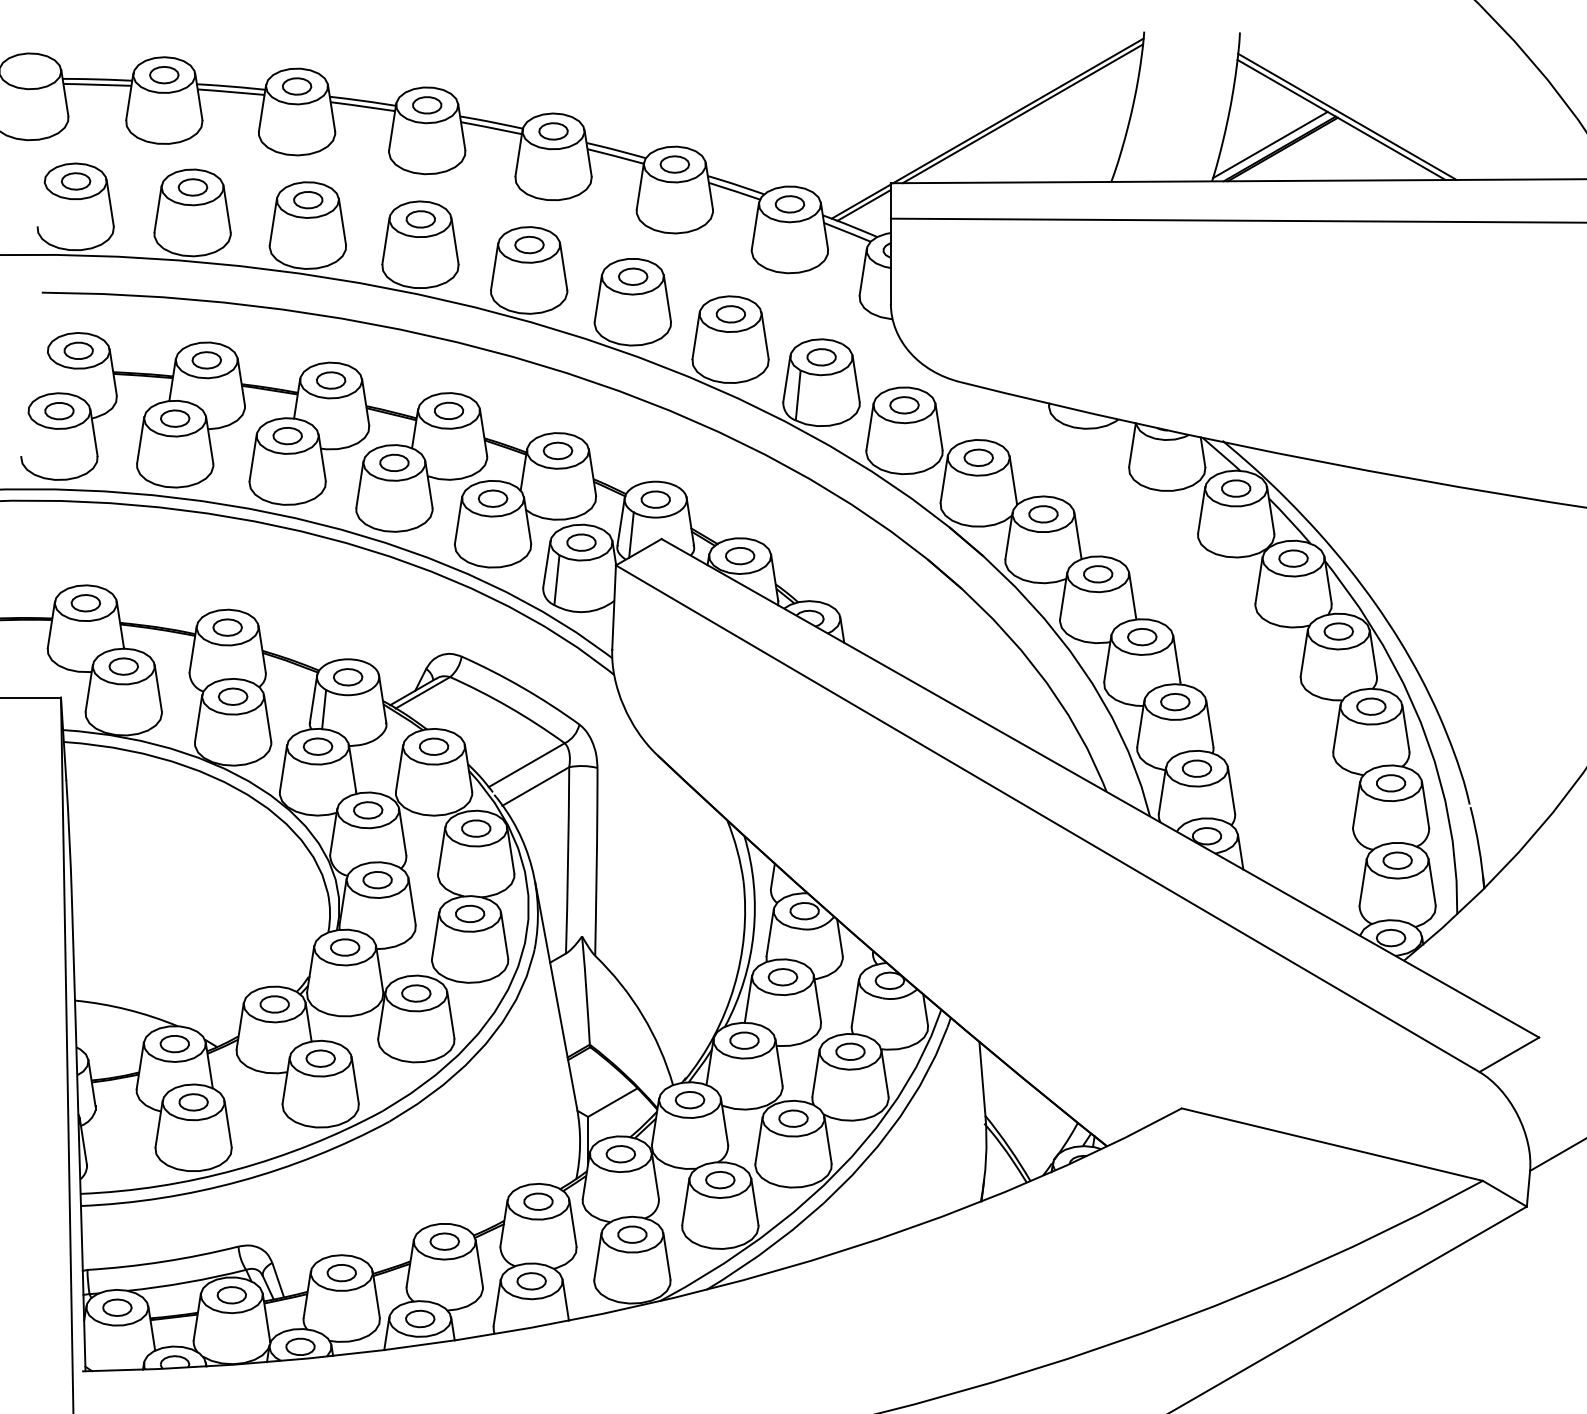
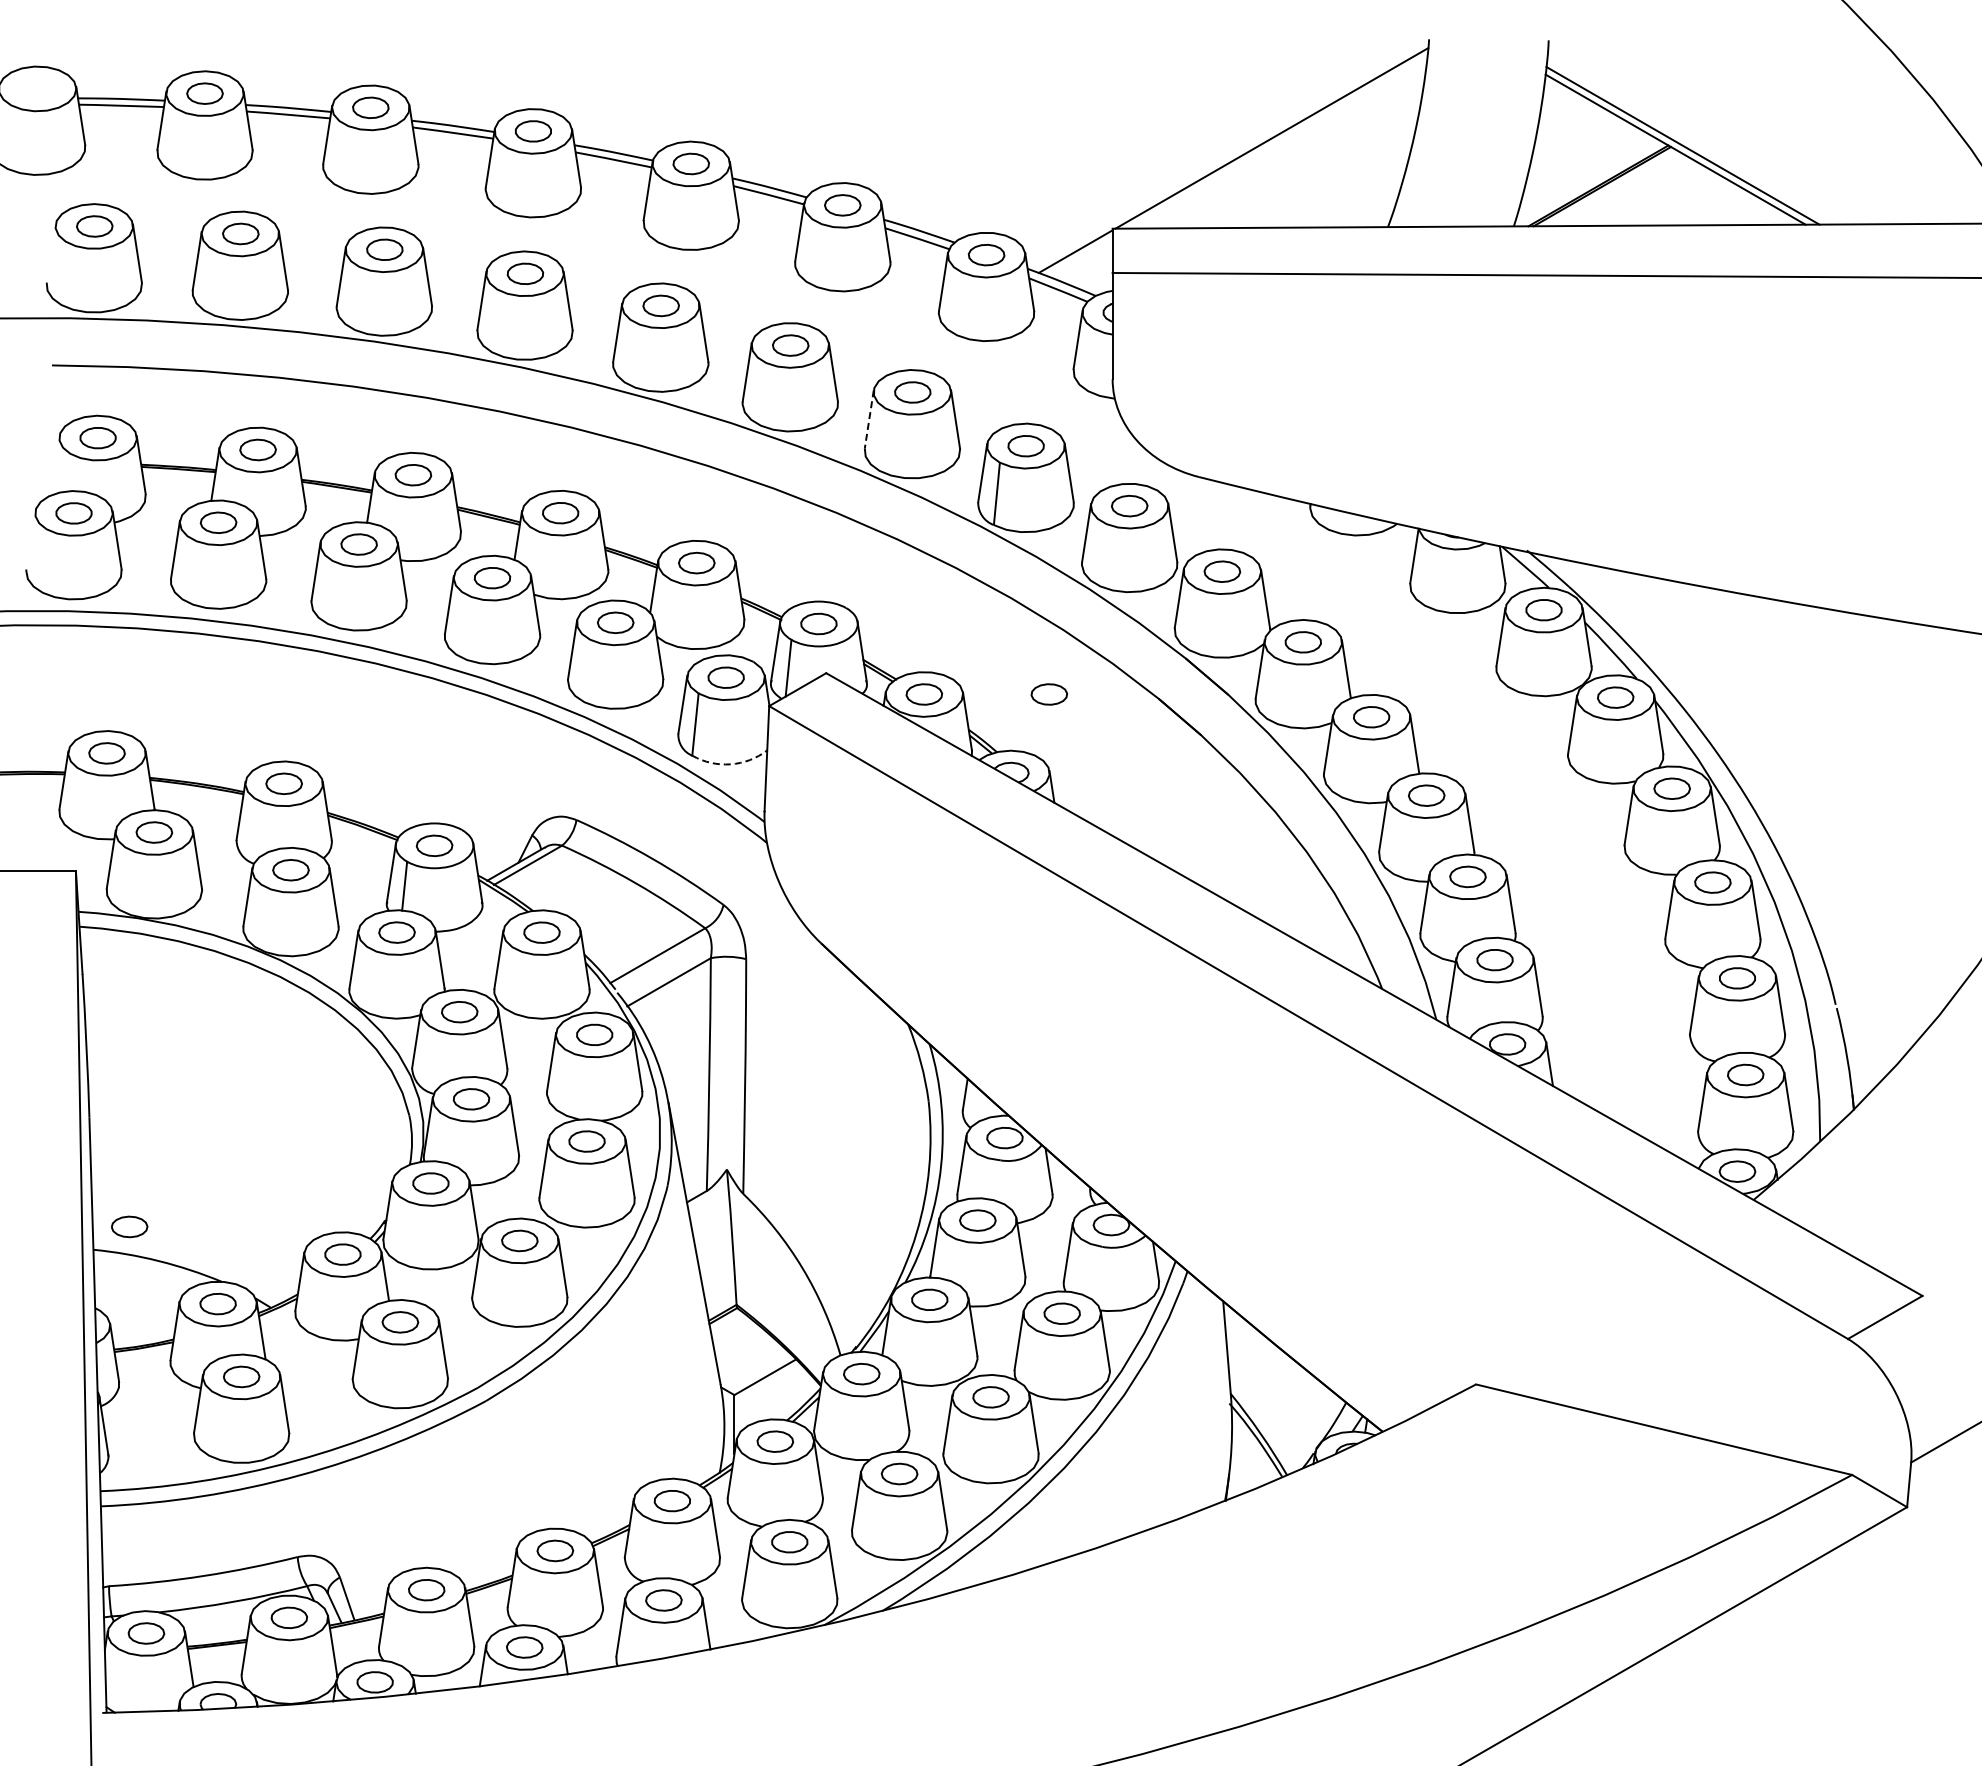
line: (1022, 113) -> (1277, 141), removed
line: (1270, 144) -> (1586, 180), removed
line: (863, 205) -> (1078, 256), removed
line: (696, 335) -> (869, 419), solid -> dashed
part: (840, 556) -> (1049, 694), added
arc: (584, 612) -> (730, 764), solid -> dashed
part: (103, 981) -> (129, 1226), added

